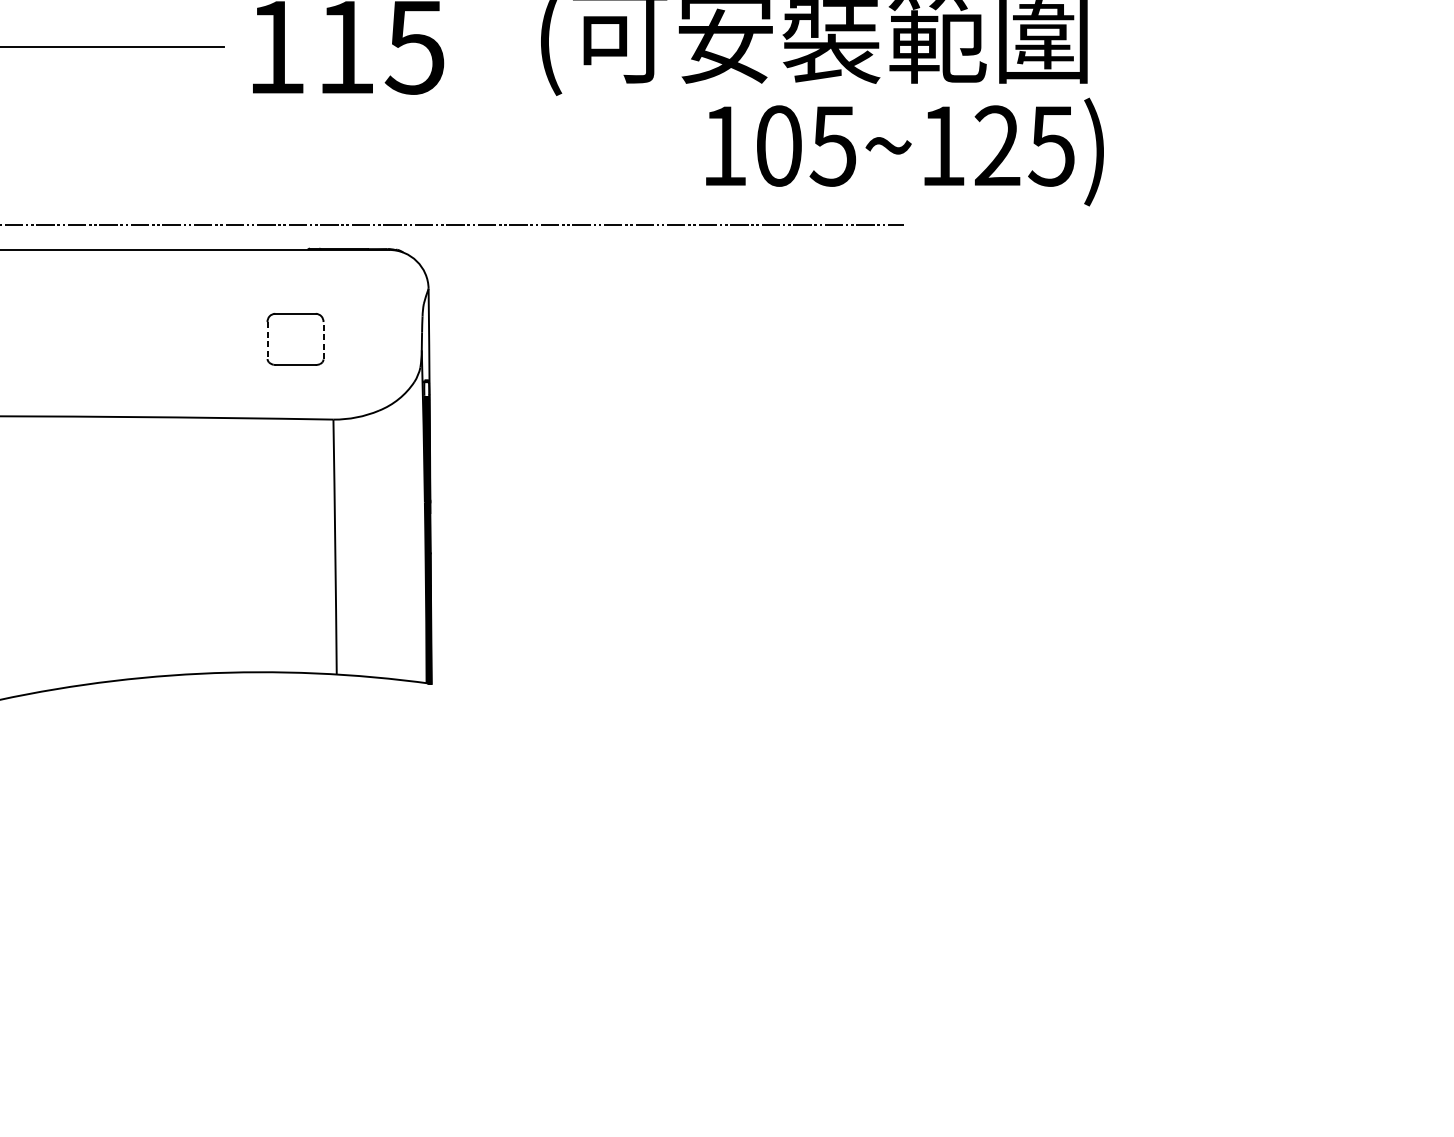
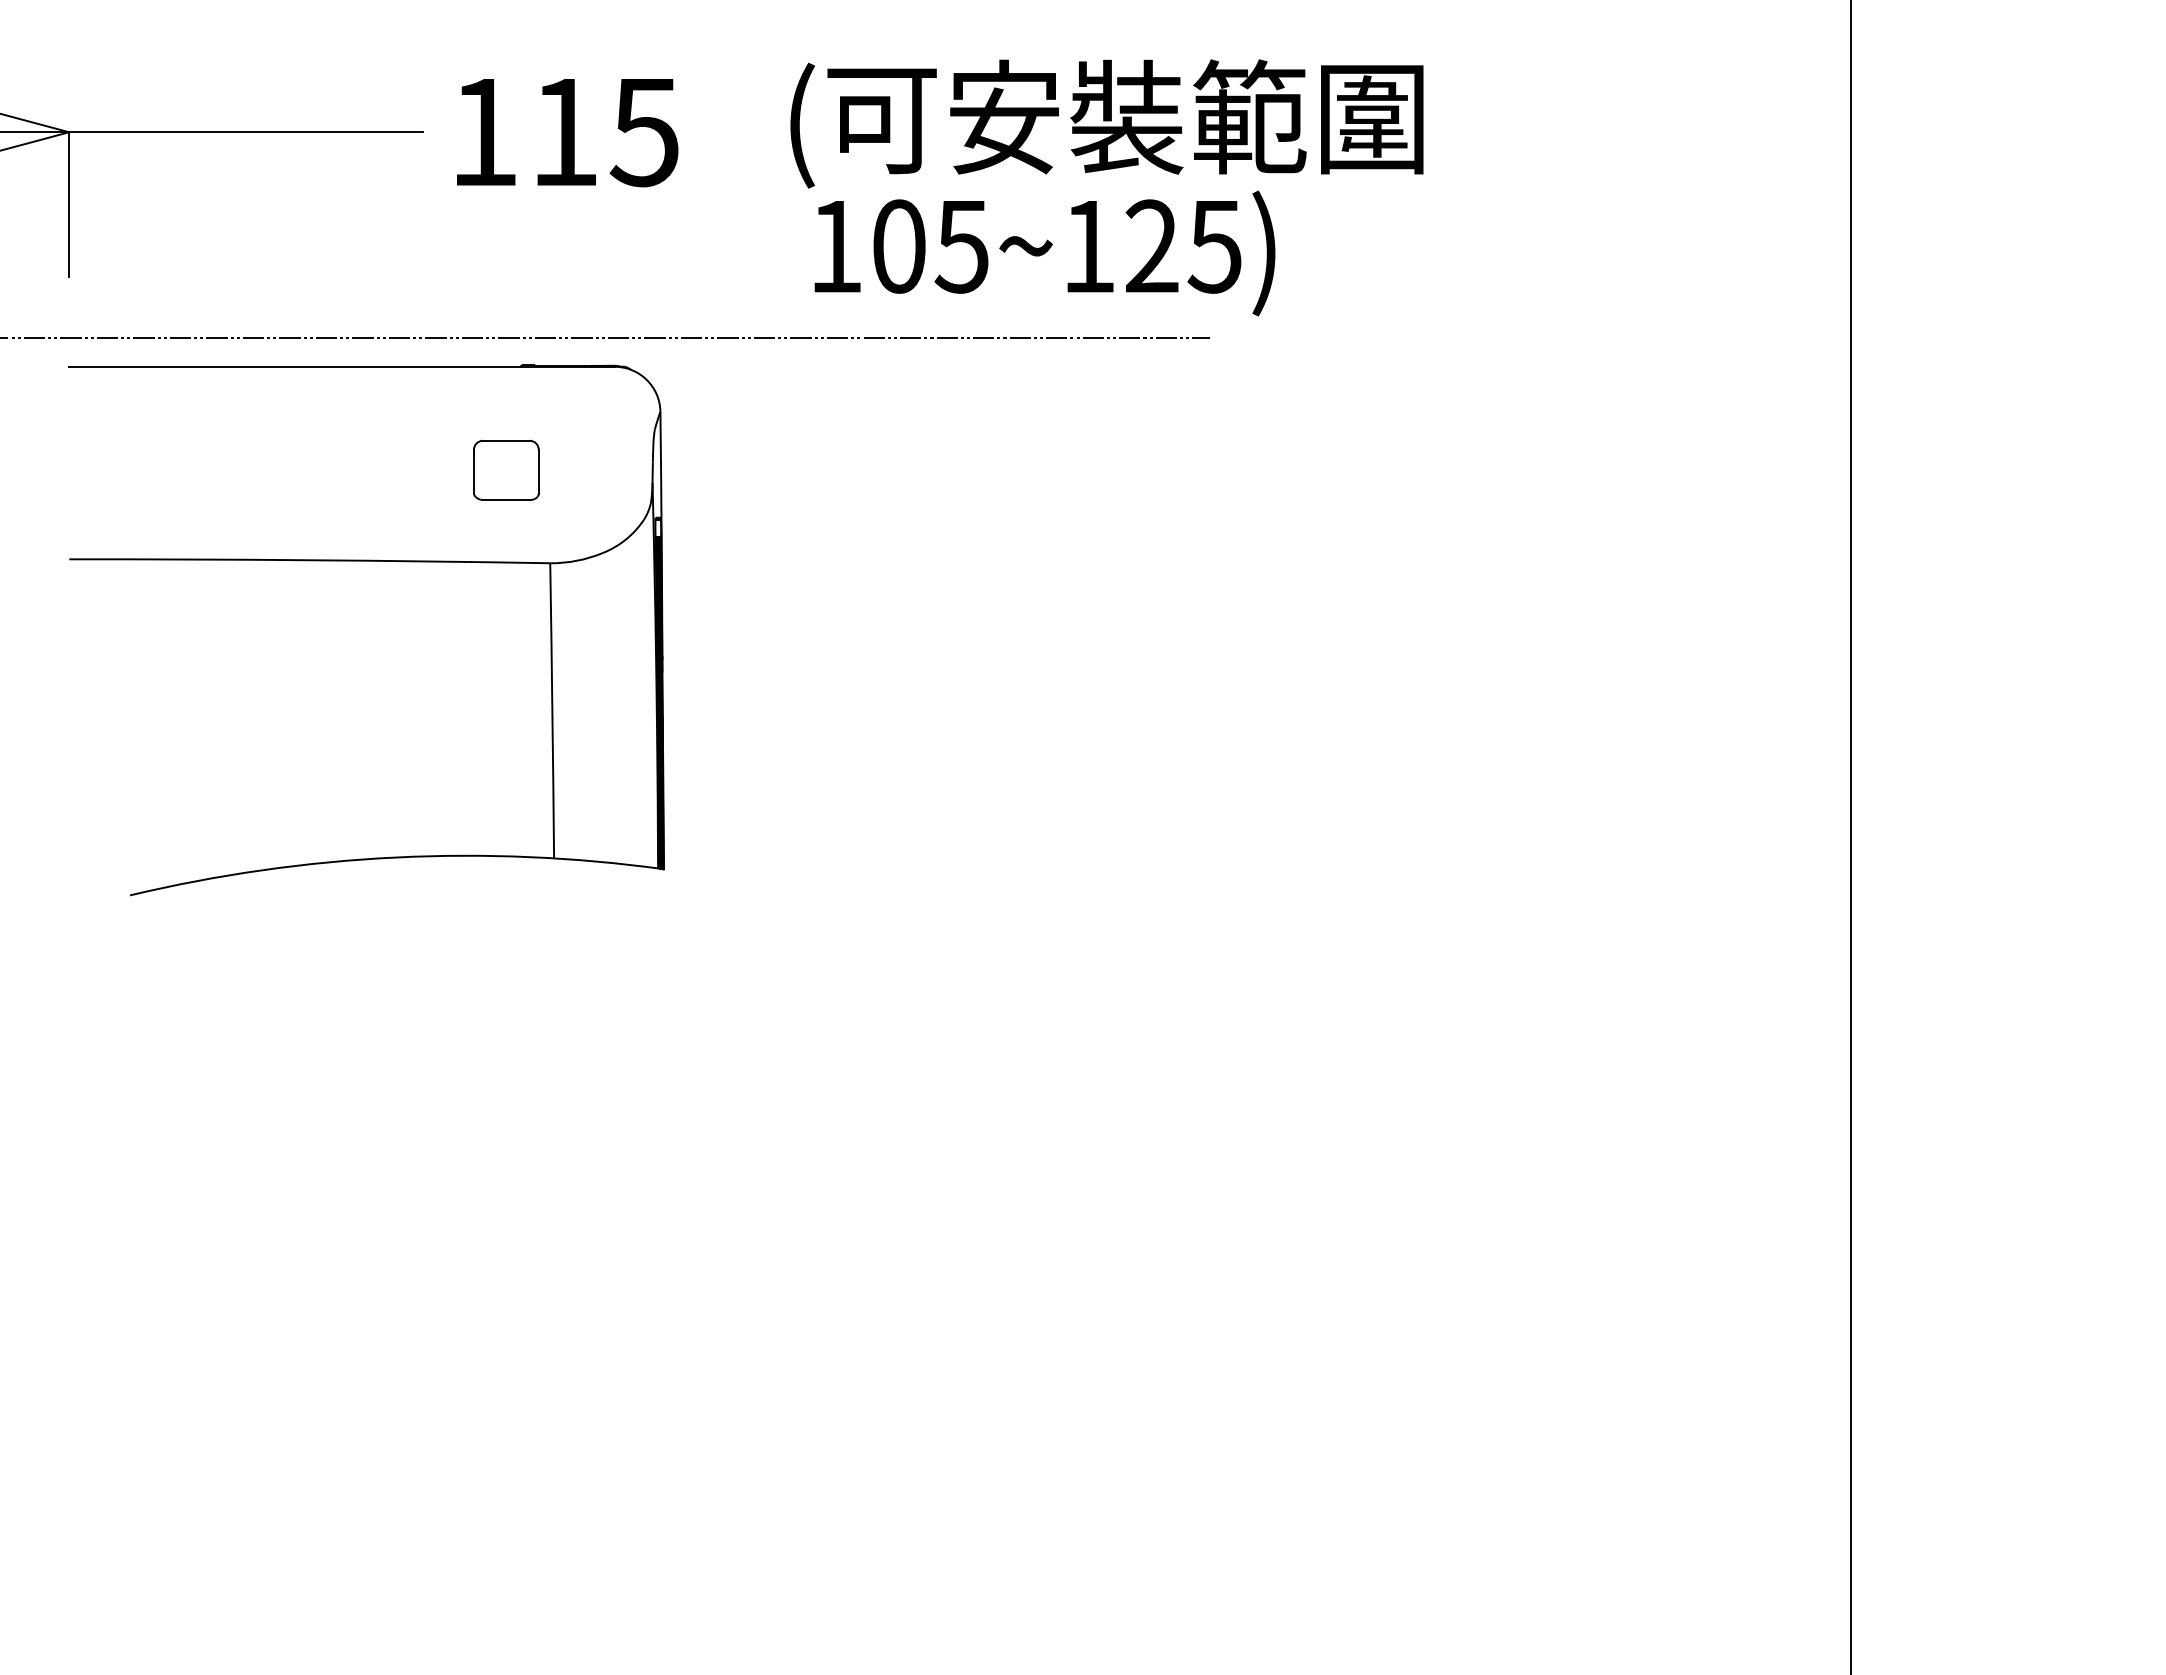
text: (904, 152) -> (1044, 253), moved
line: (323, 340) -> (538, 471), dashed -> solid
line: (267, 341) -> (473, 472), dashed -> solid

